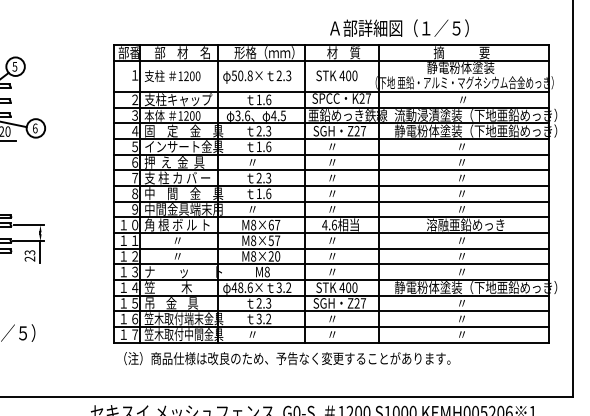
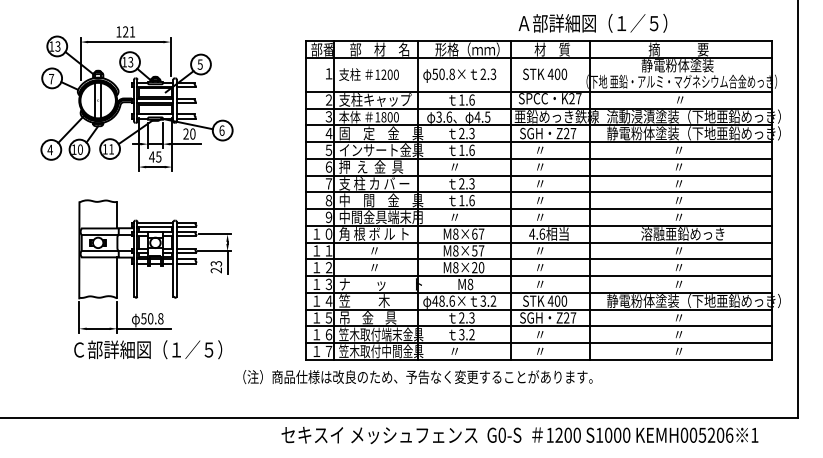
text: (398, 28) -> (592, 23), moved
text: (186, 116) -> (383, 117), 1200 -> 1800
text: (286, 358) -> (417, 377), moved

